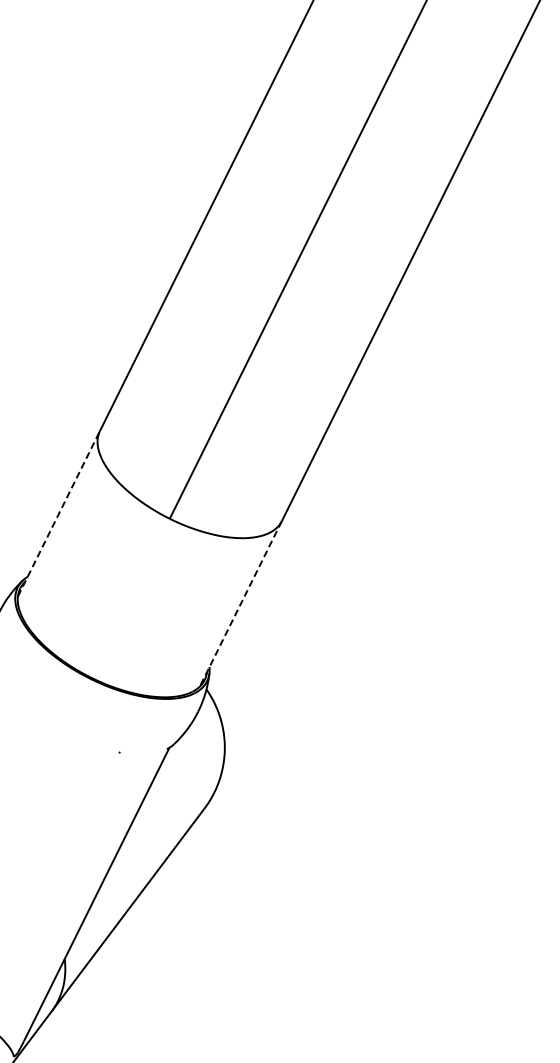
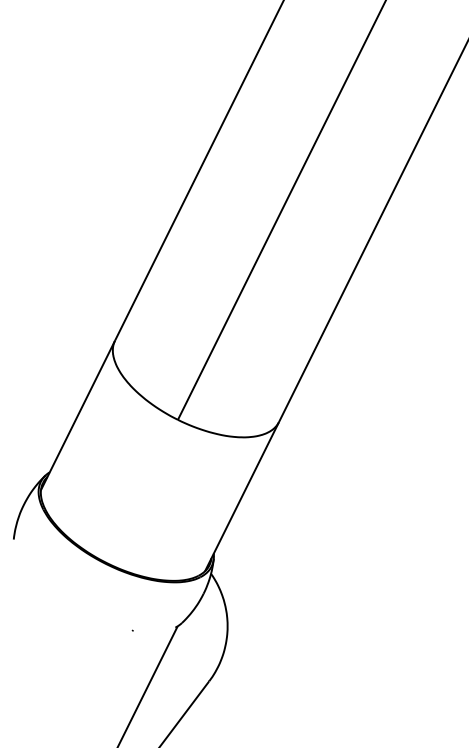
line: (59, 513) -> (78, 415), dashed -> solid
line: (240, 604) -> (241, 497), dashed -> solid

